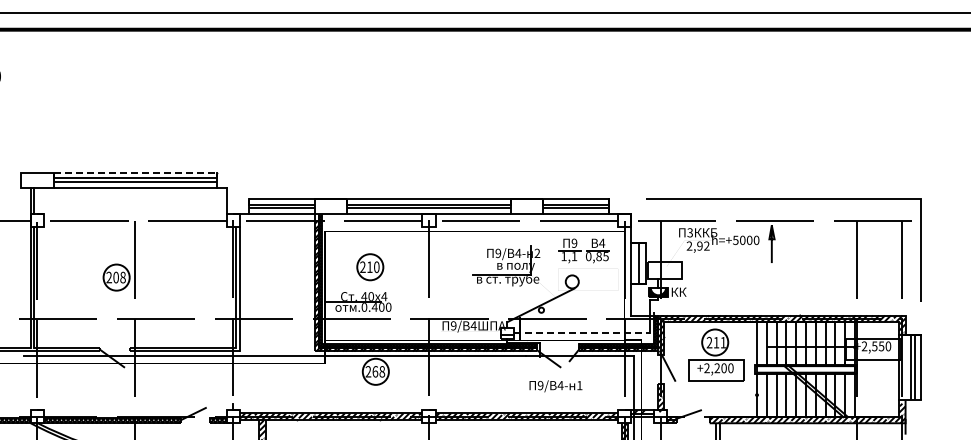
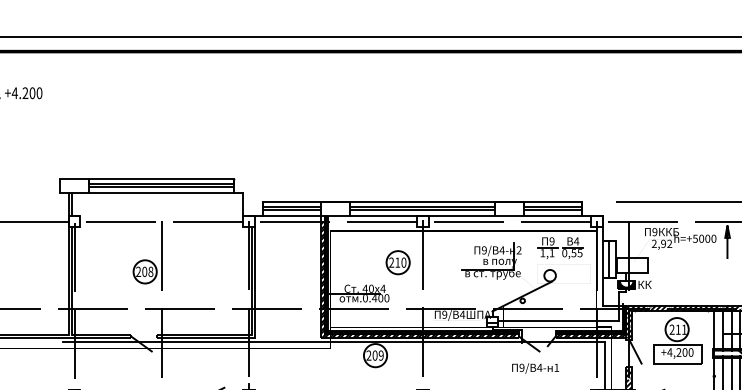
line: (135, 173) -> (161, 179), dashed -> solid
text: (689, 232) -> (654, 231), 3 -> 9
text: (598, 256) -> (573, 253), 0,85 -> 0,55
part: (370, 267) -> (398, 262), moved
line: (582, 333) -> (559, 321), dashed -> solid
text: (706, 368) -> (669, 352), +2,200 -> +4,200
text: (378, 371) -> (377, 355), 268 -> 209

